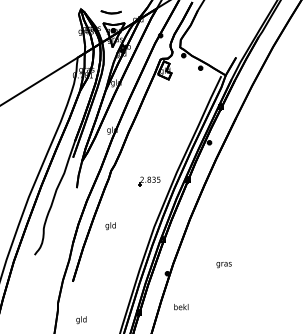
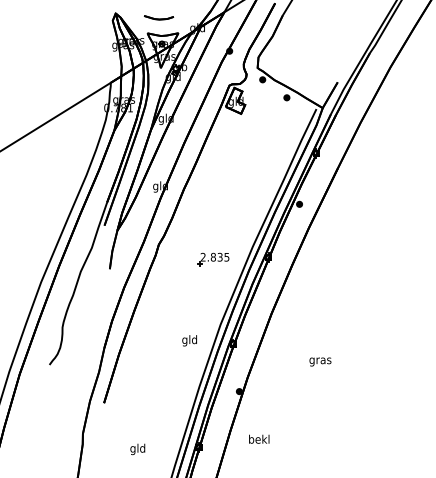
text: (110, 226) -> (189, 341), moved
text: (223, 265) -> (319, 362), moved
text: (81, 320) -> (137, 449), moved

